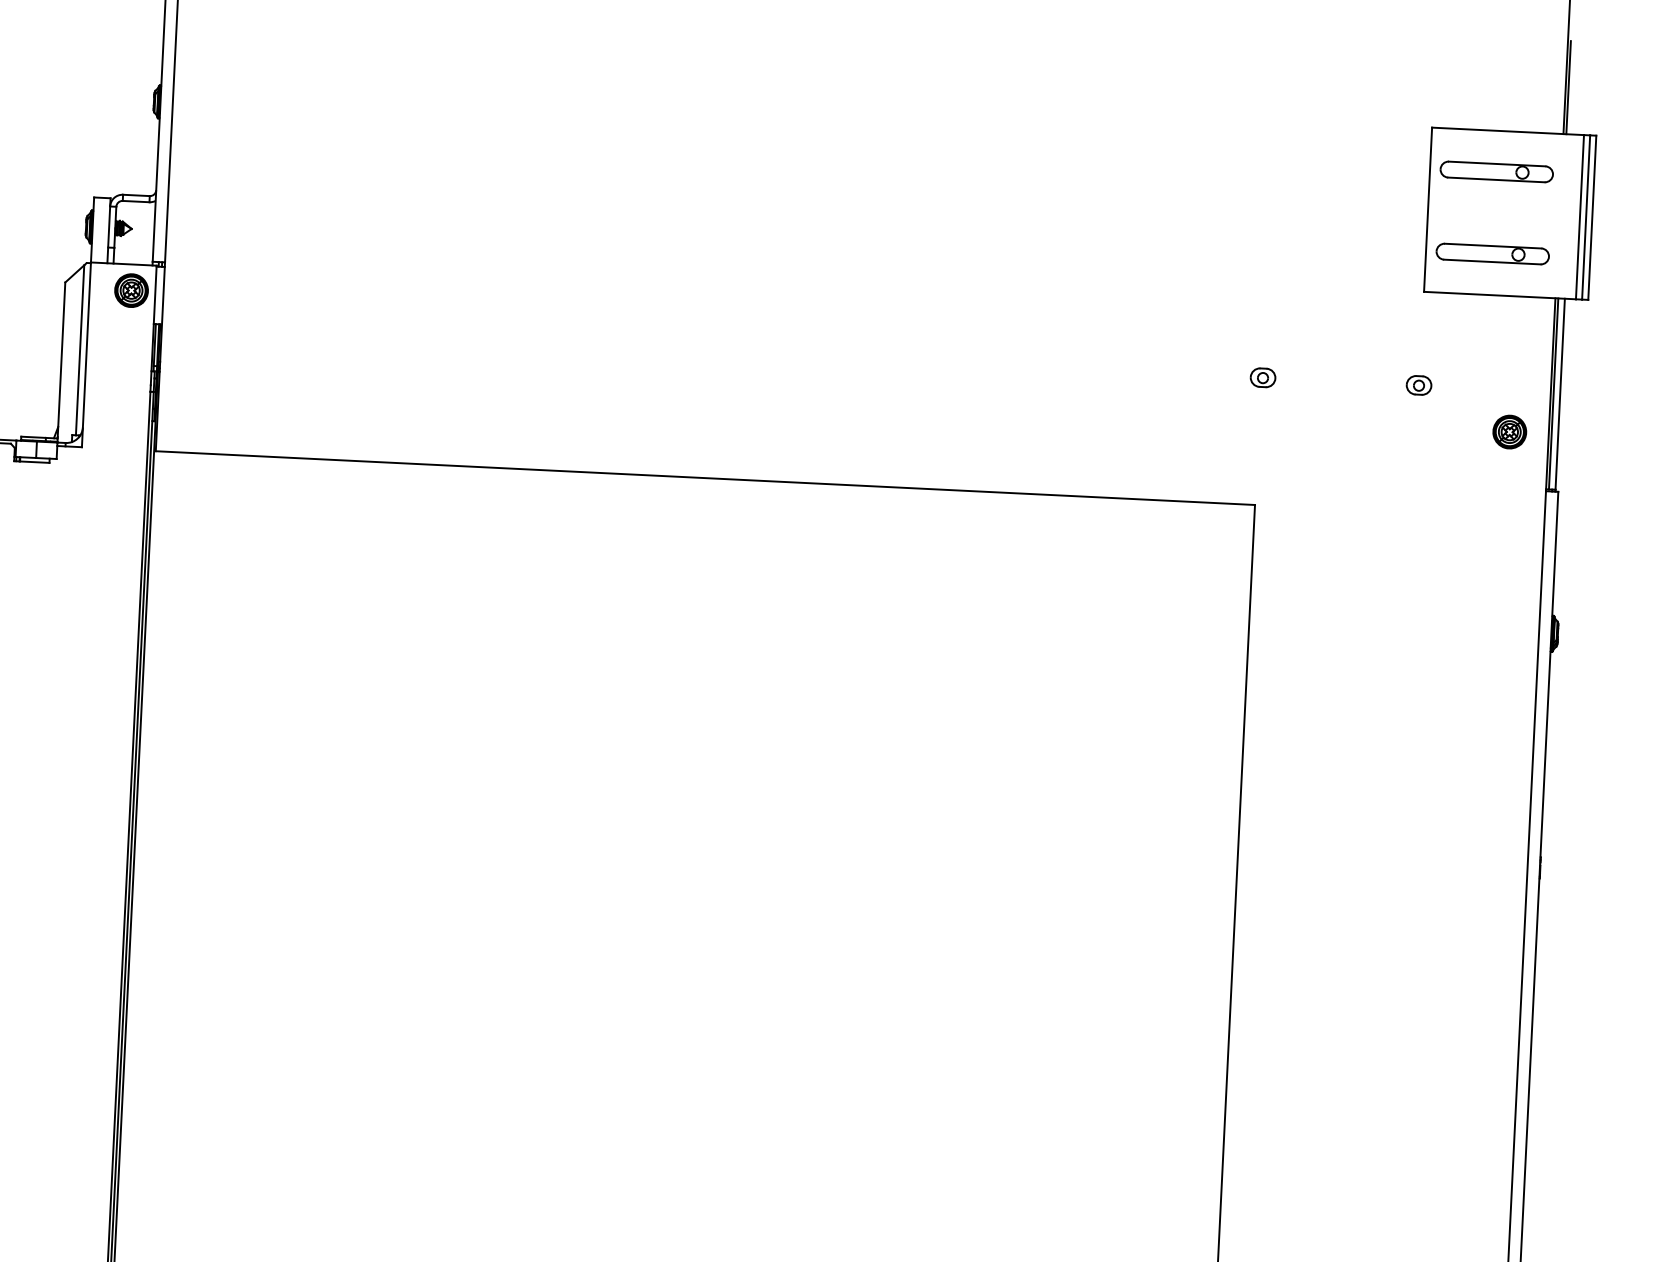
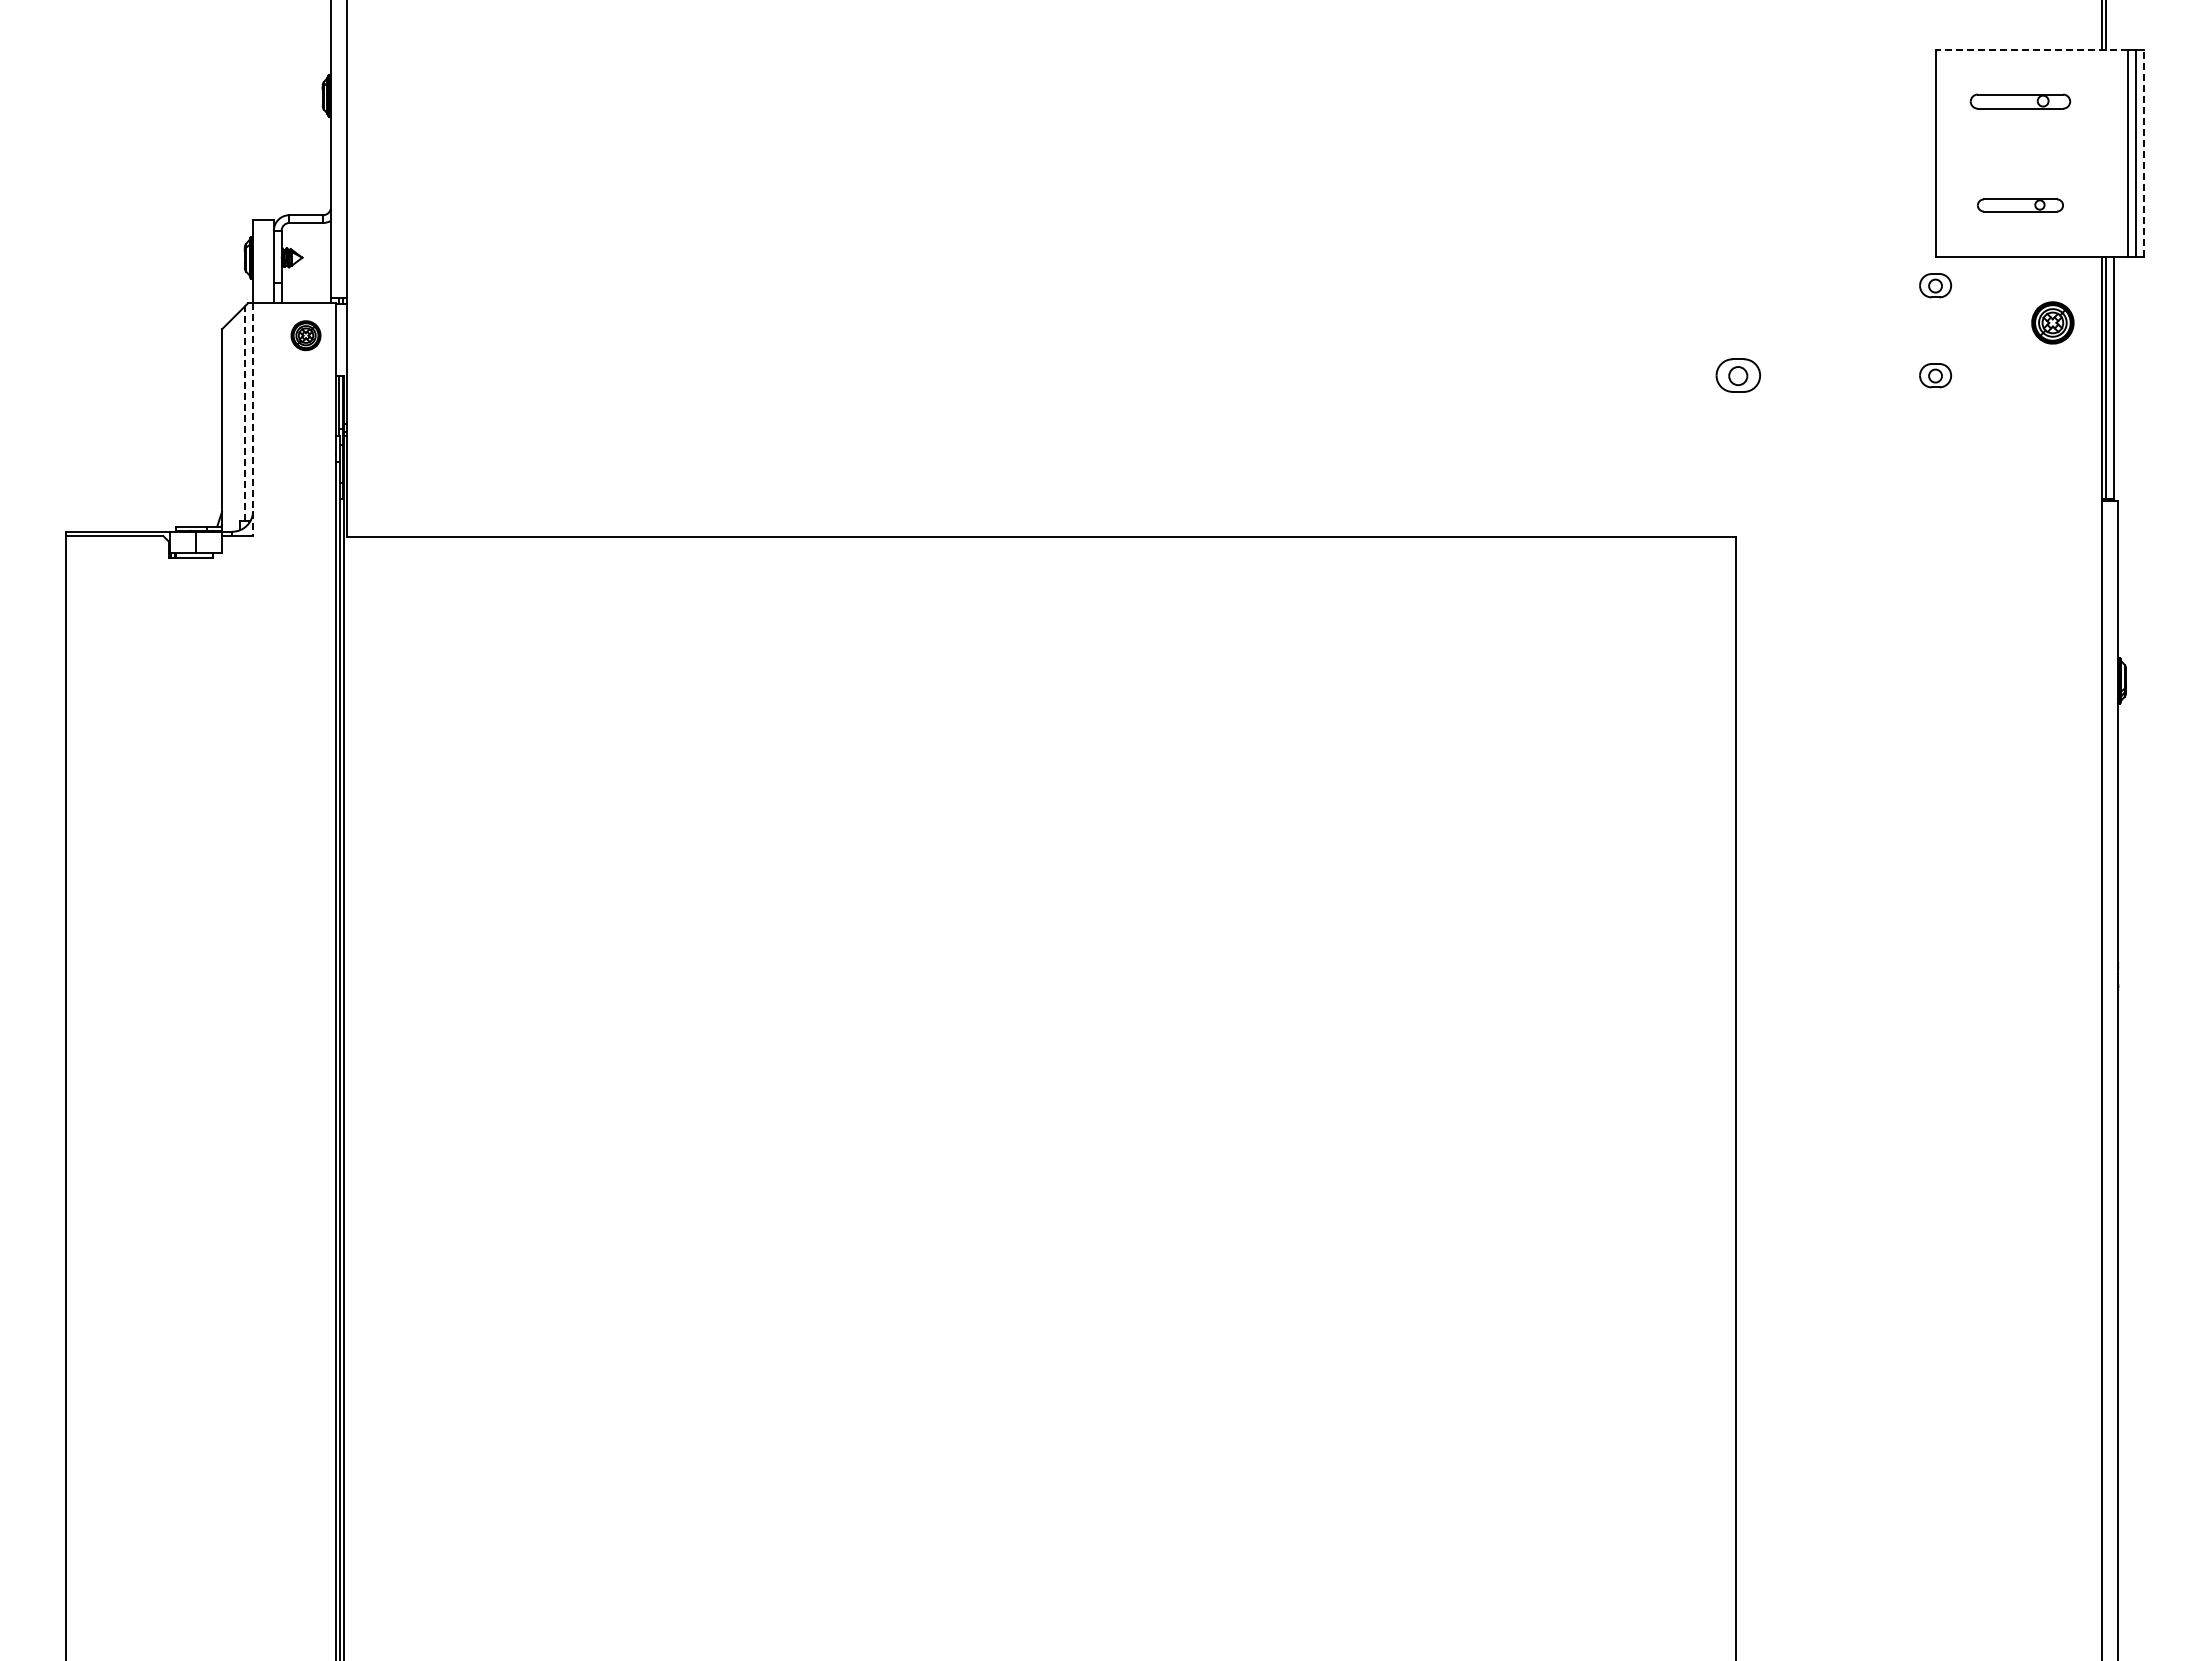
line: (1507, 131) -> (2031, 49), solid -> dashed
part: (1496, 171) -> (2020, 101), size x0.7
line: (1592, 217) -> (2143, 153), solid -> dashed
part: (1492, 254) -> (2020, 205), size x0.6
part: (131, 290) -> (305, 335), size x0.7
part: (1422, 314) -> (1935, 285), added
line: (79, 349) -> (244, 413), solid -> dashed
line: (86, 355) -> (253, 419), solid -> dashed
part: (1263, 377) -> (1738, 375), size x1.4
part: (1509, 431) -> (2052, 322), moved

